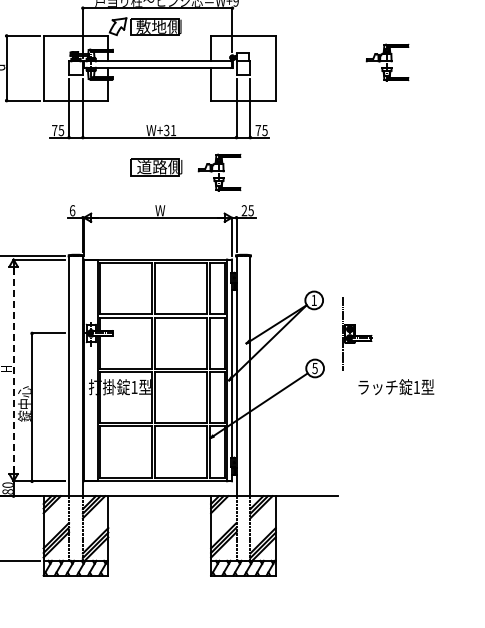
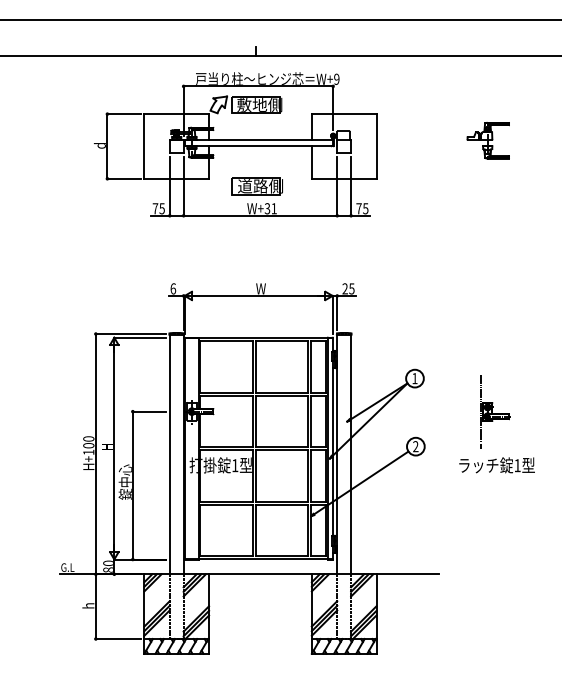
part: (155, 167) -> (256, 186), moved
part: (218, 172) -> (319, 250), removed
part: (357, 333) -> (495, 411), moved
text: (314, 368) -> (415, 446), 5 -> 2
line: (13, 370) -> (114, 448), dashed -> solid

